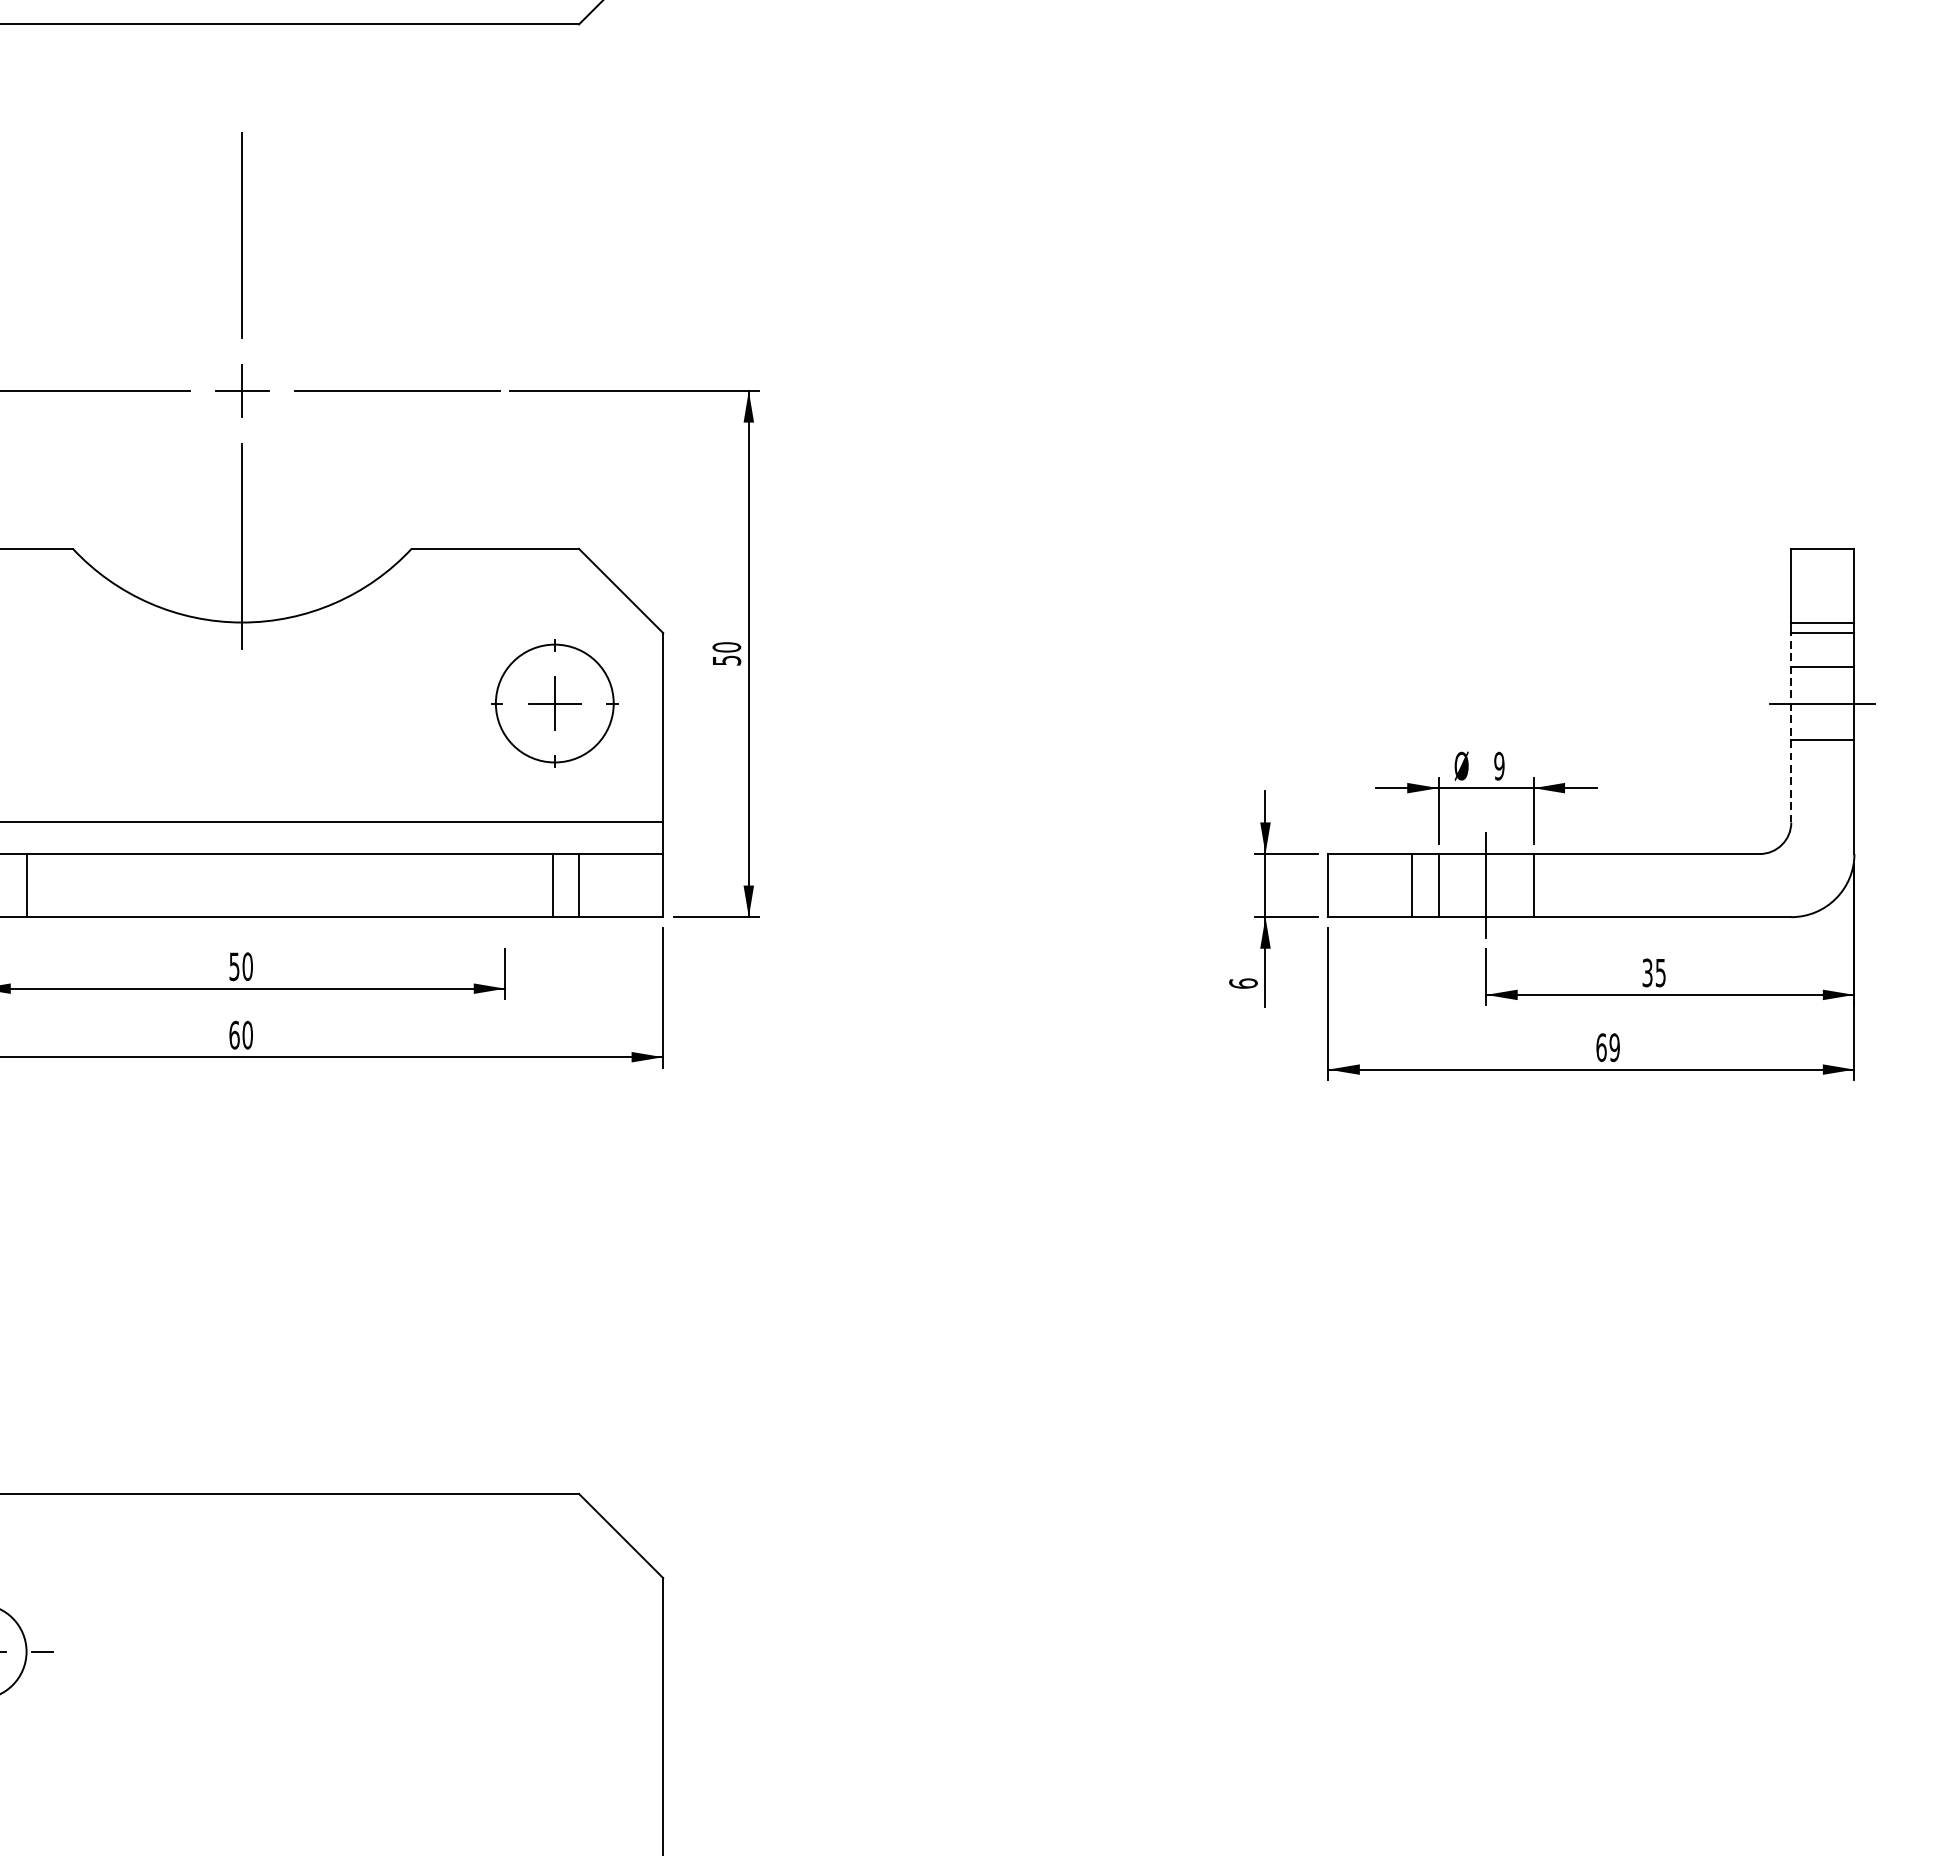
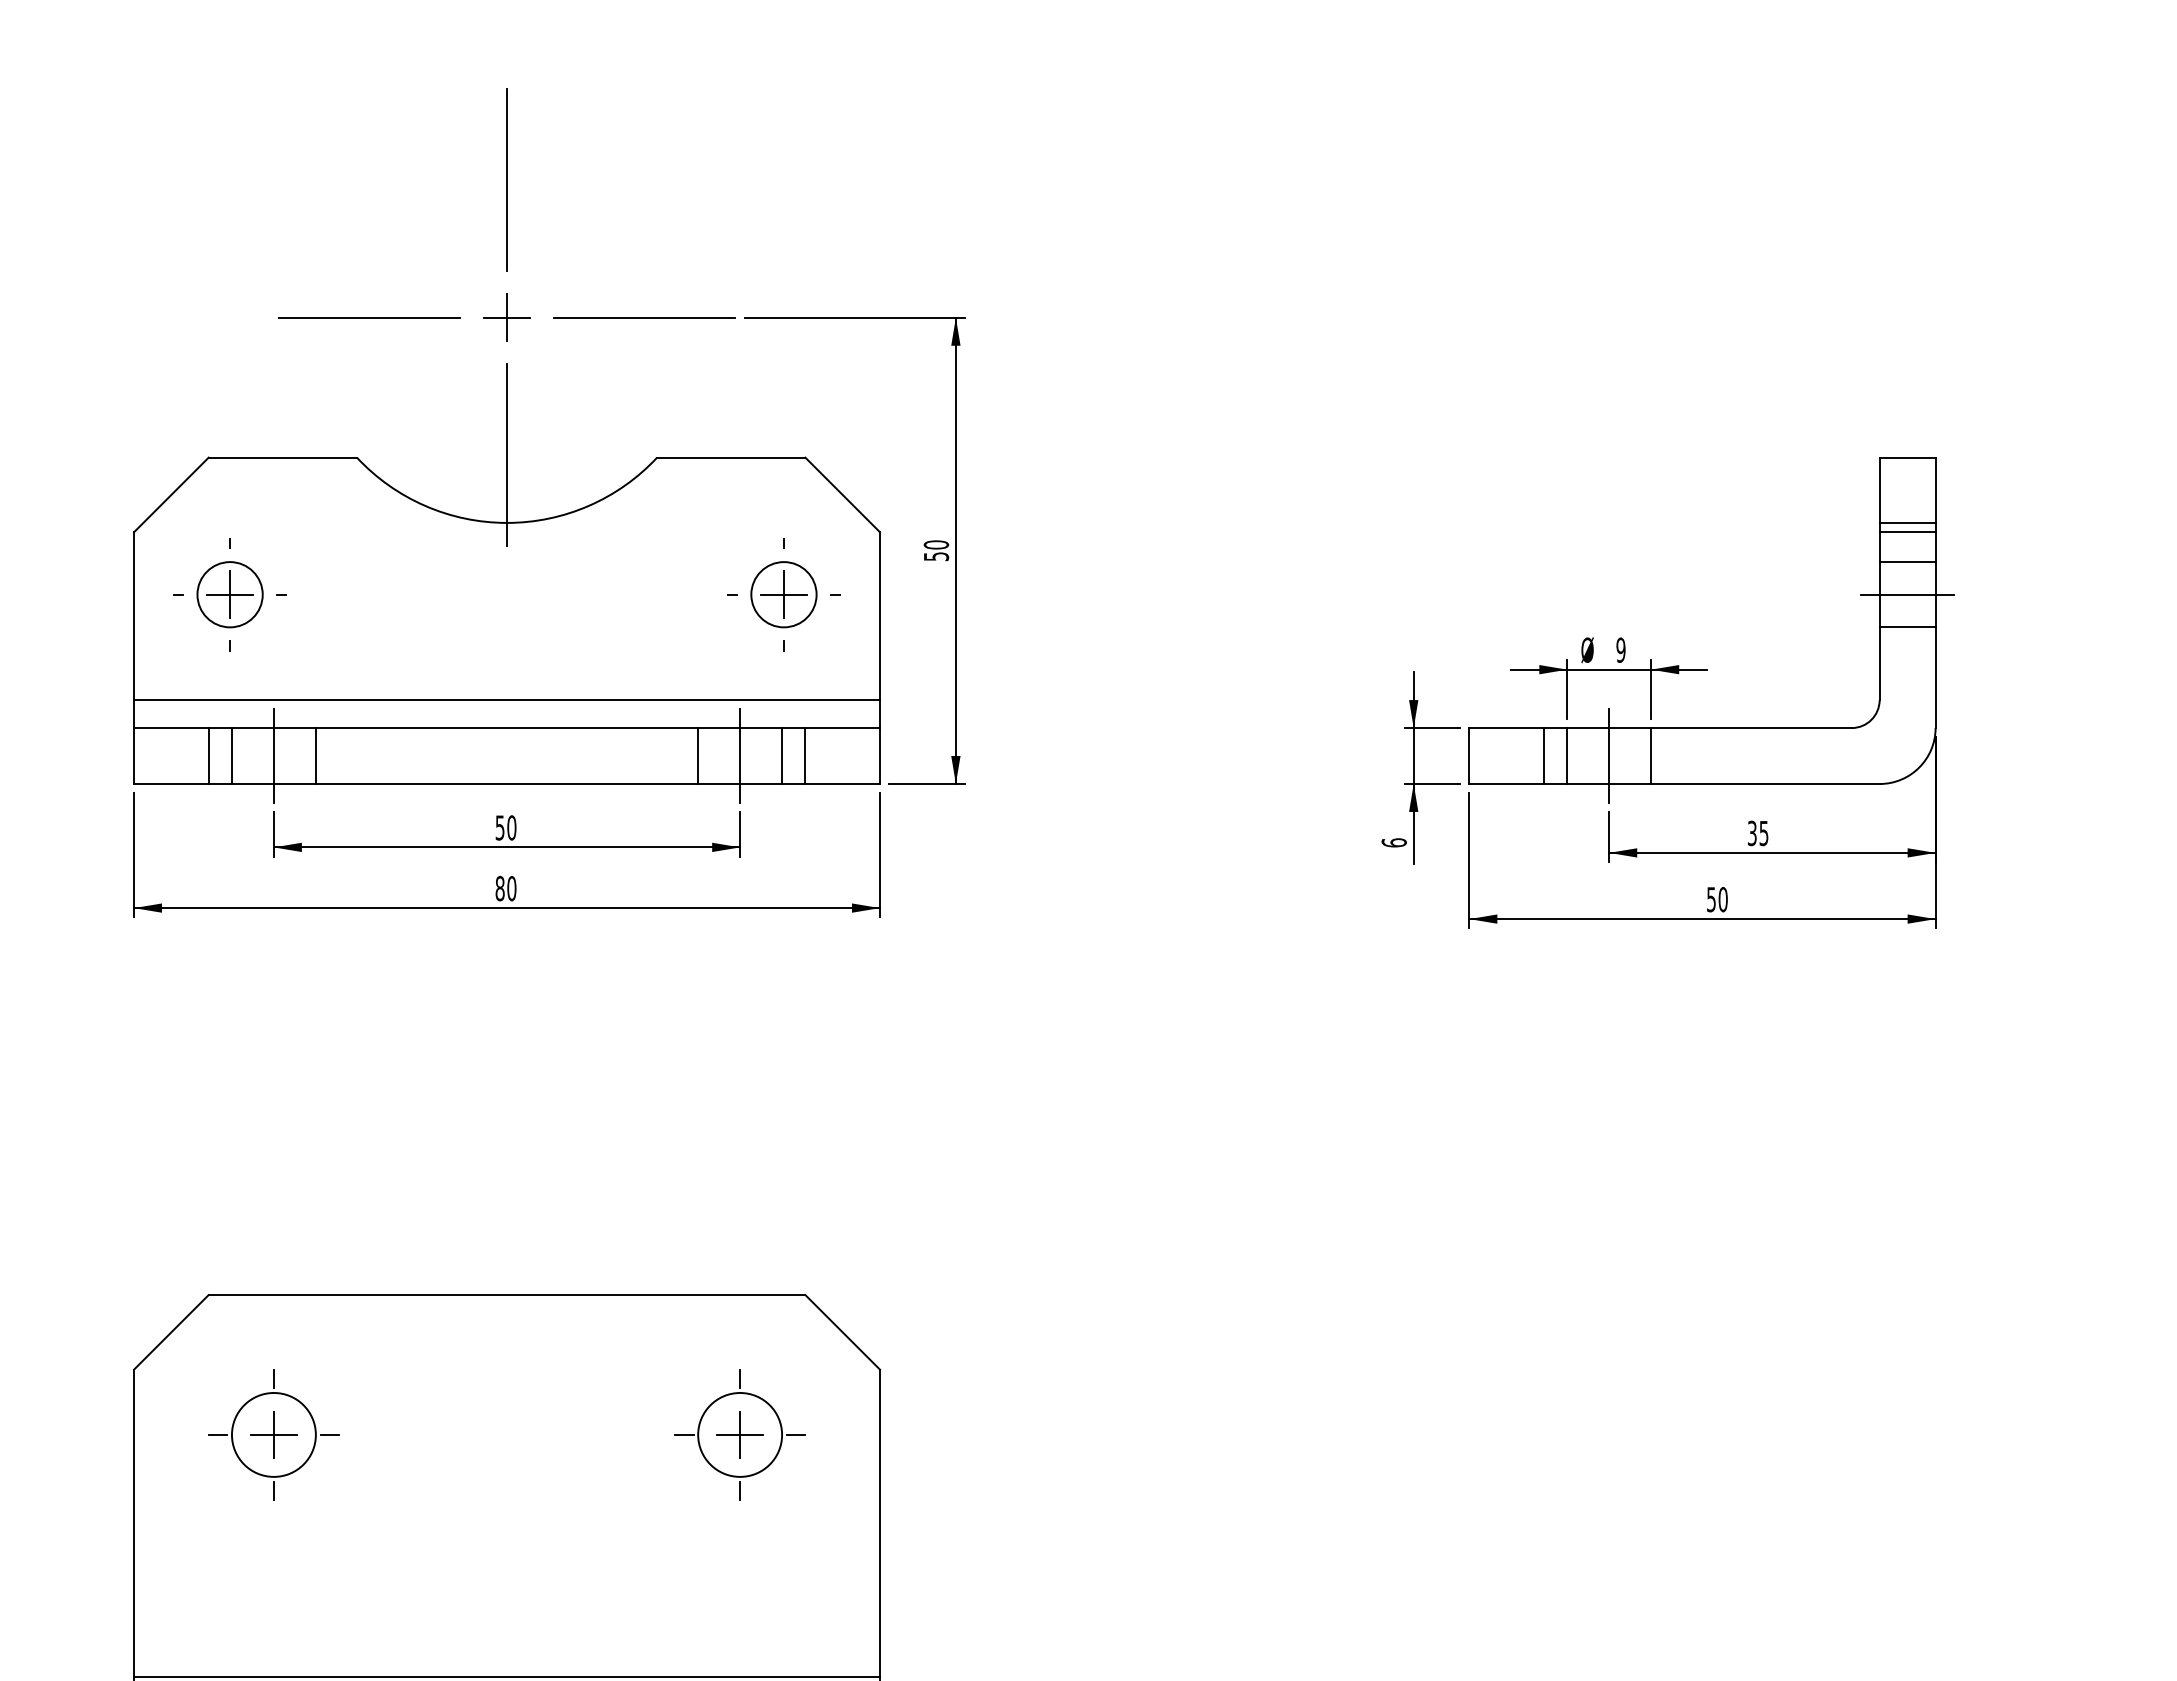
circle: (554, 703) -> (783, 594), size x0.62
line: (1791, 728) -> (1879, 616), dashed -> solid
line: (505, 884) -> (740, 755), added
line: (458, 886) -> (698, 756), added
text: (233, 1035) -> (499, 888), 60 -> 80
text: (1608, 1047) -> (1717, 899), 69 -> 50
part: (504, 1651) -> (739, 1434), added

